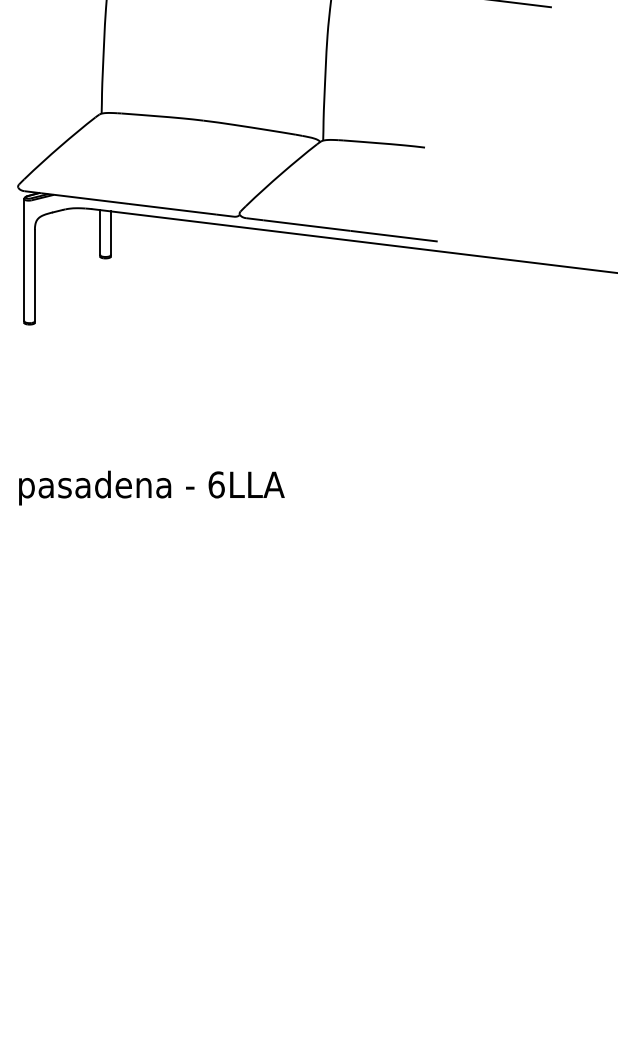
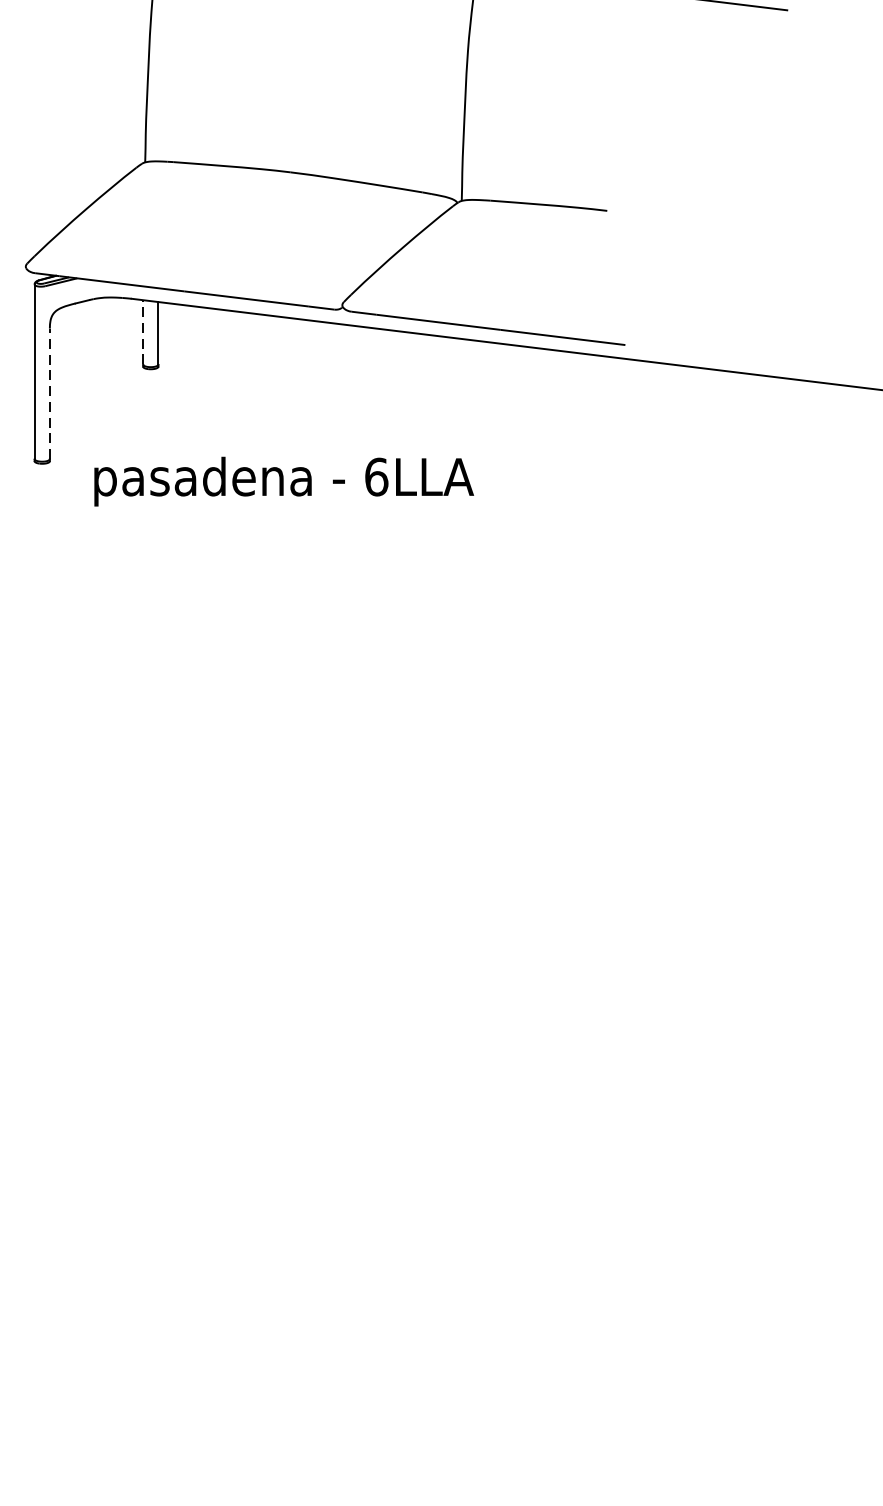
line: (100, 232) -> (143, 332), solid -> dashed
line: (34, 275) -> (49, 393), solid -> dashed
text: (151, 487) -> (283, 480), moved

